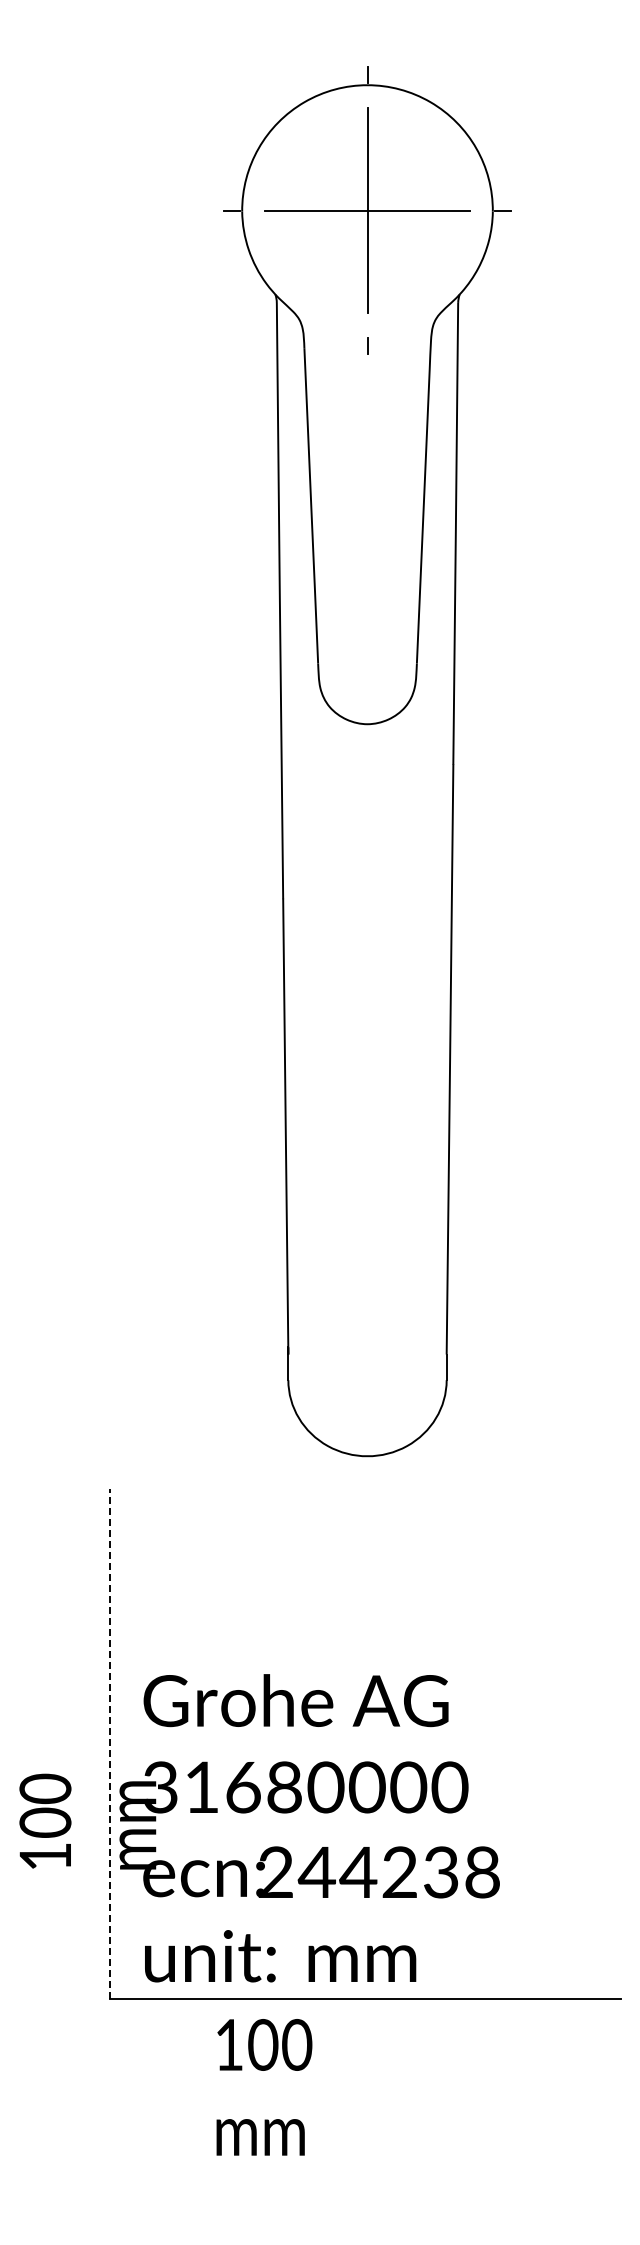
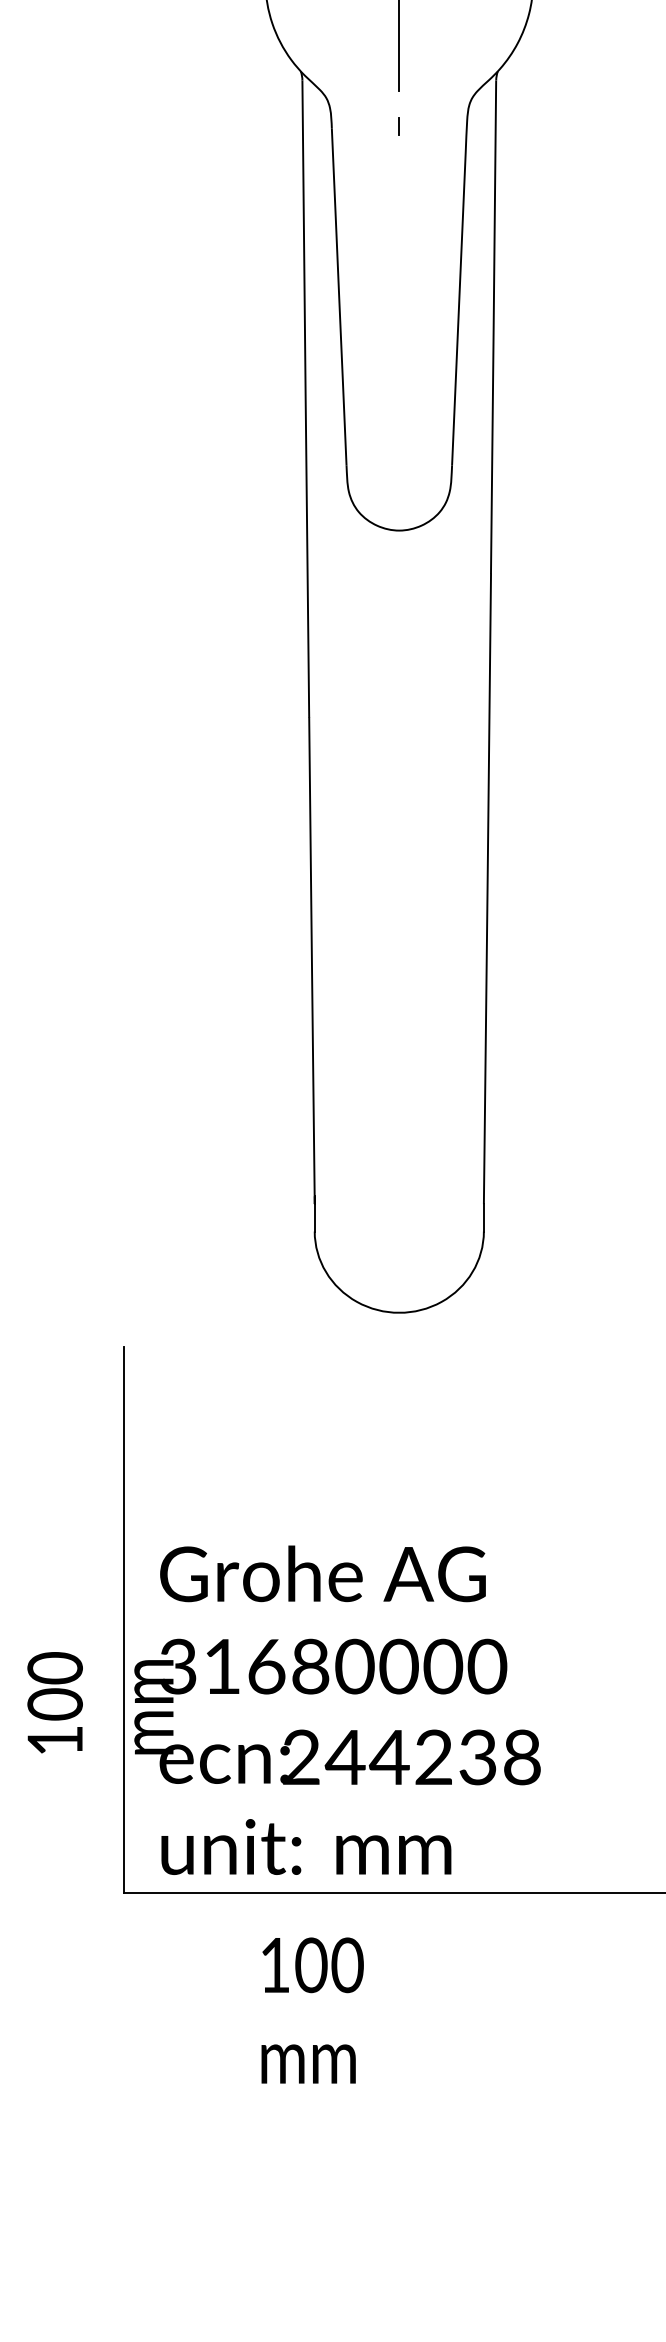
line: (109, 1743) -> (123, 1619), dashed -> solid
text: (264, 2087) -> (312, 2010), moved

